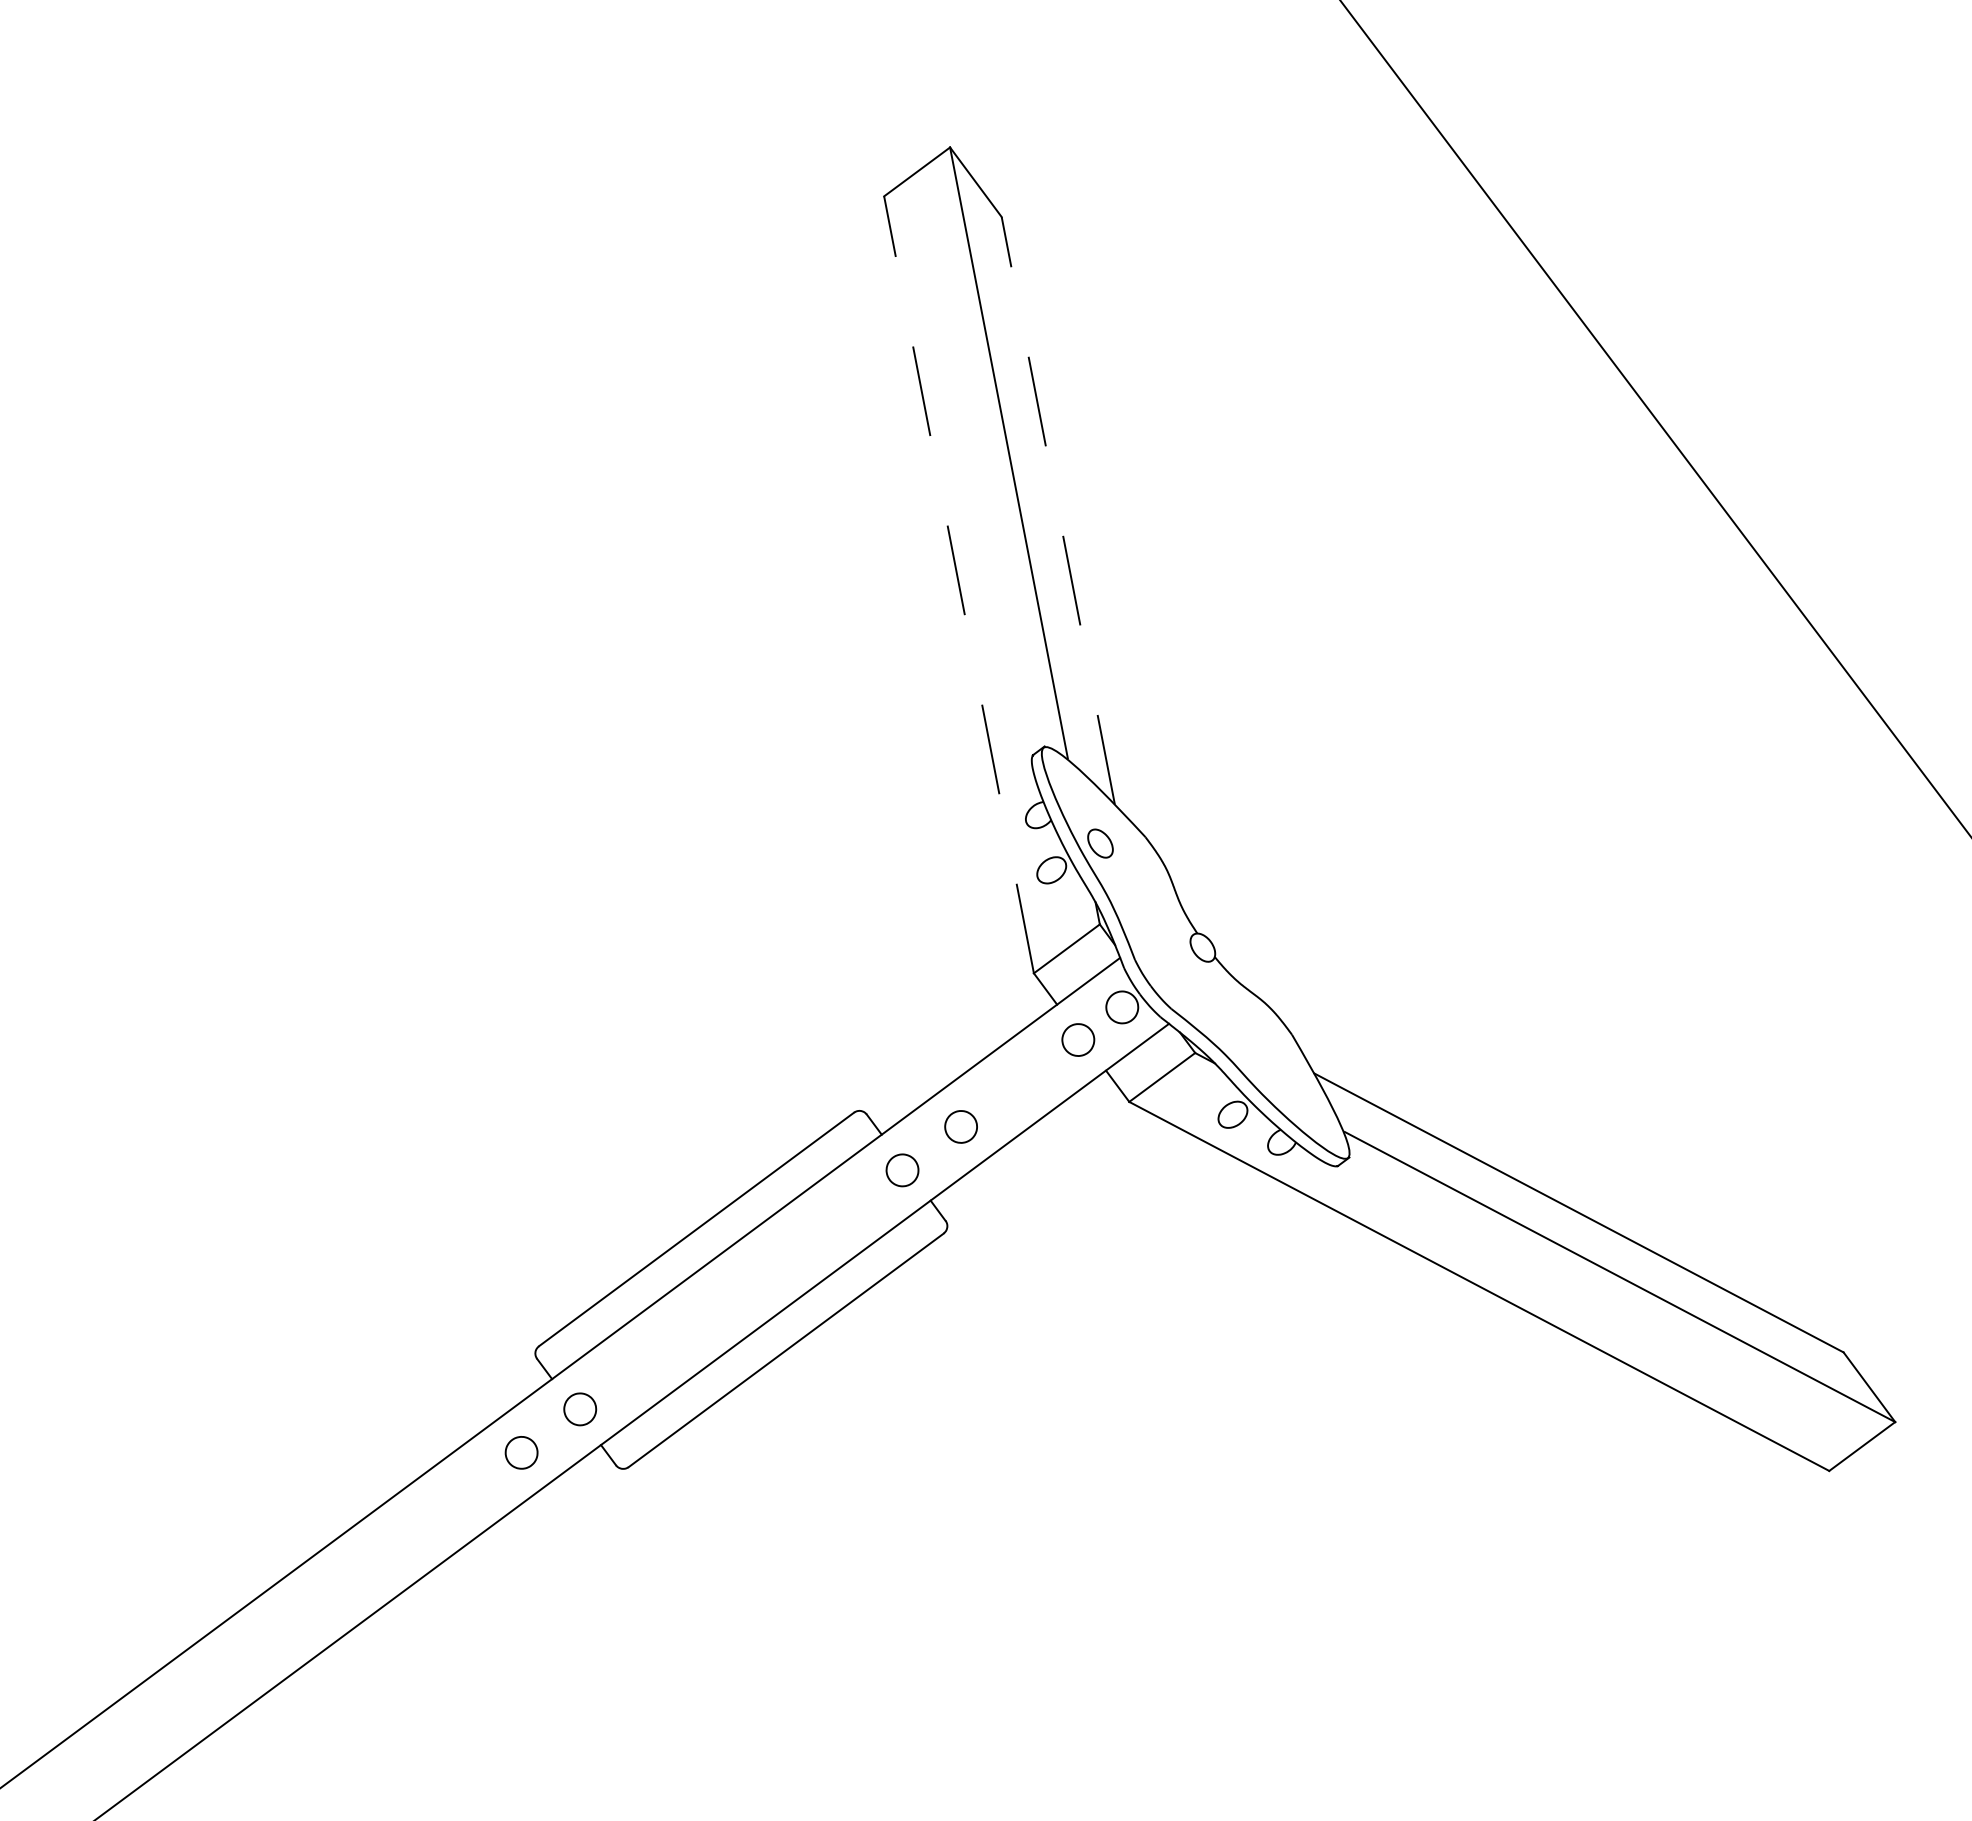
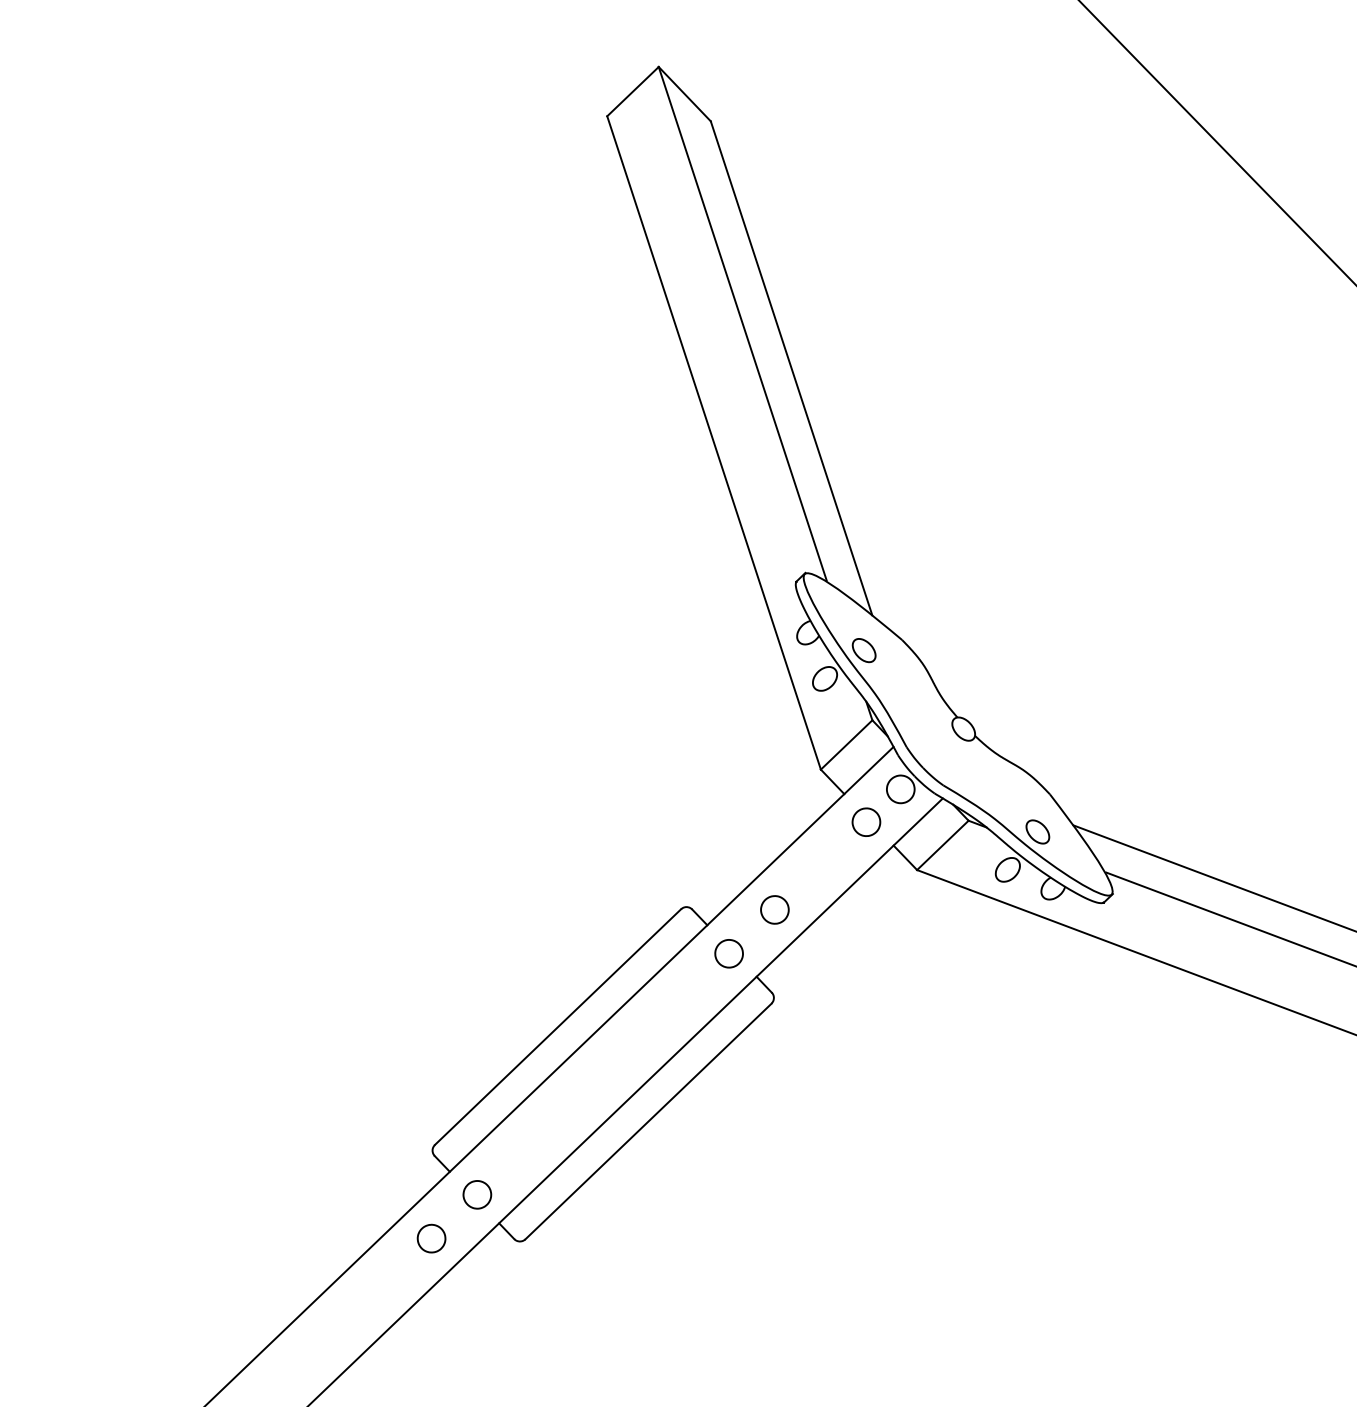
line: (1058, 510) -> (791, 368), dashed -> solid
line: (959, 584) -> (714, 442), dashed -> solid
part: (1272, 1075) -> (1037, 831), added

